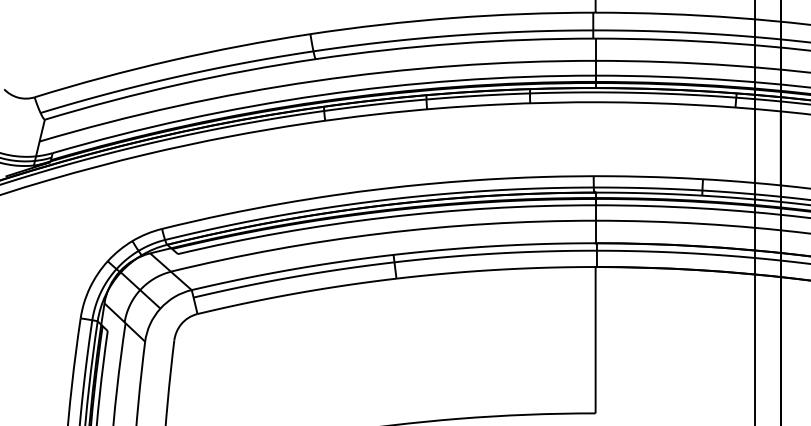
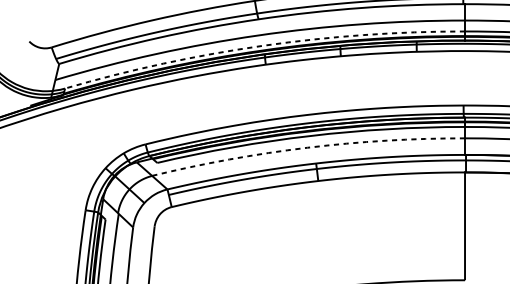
arc: (321, 95) -> (263, 46), solid -> dashed
arc: (381, 233) -> (307, 147), solid -> dashed

